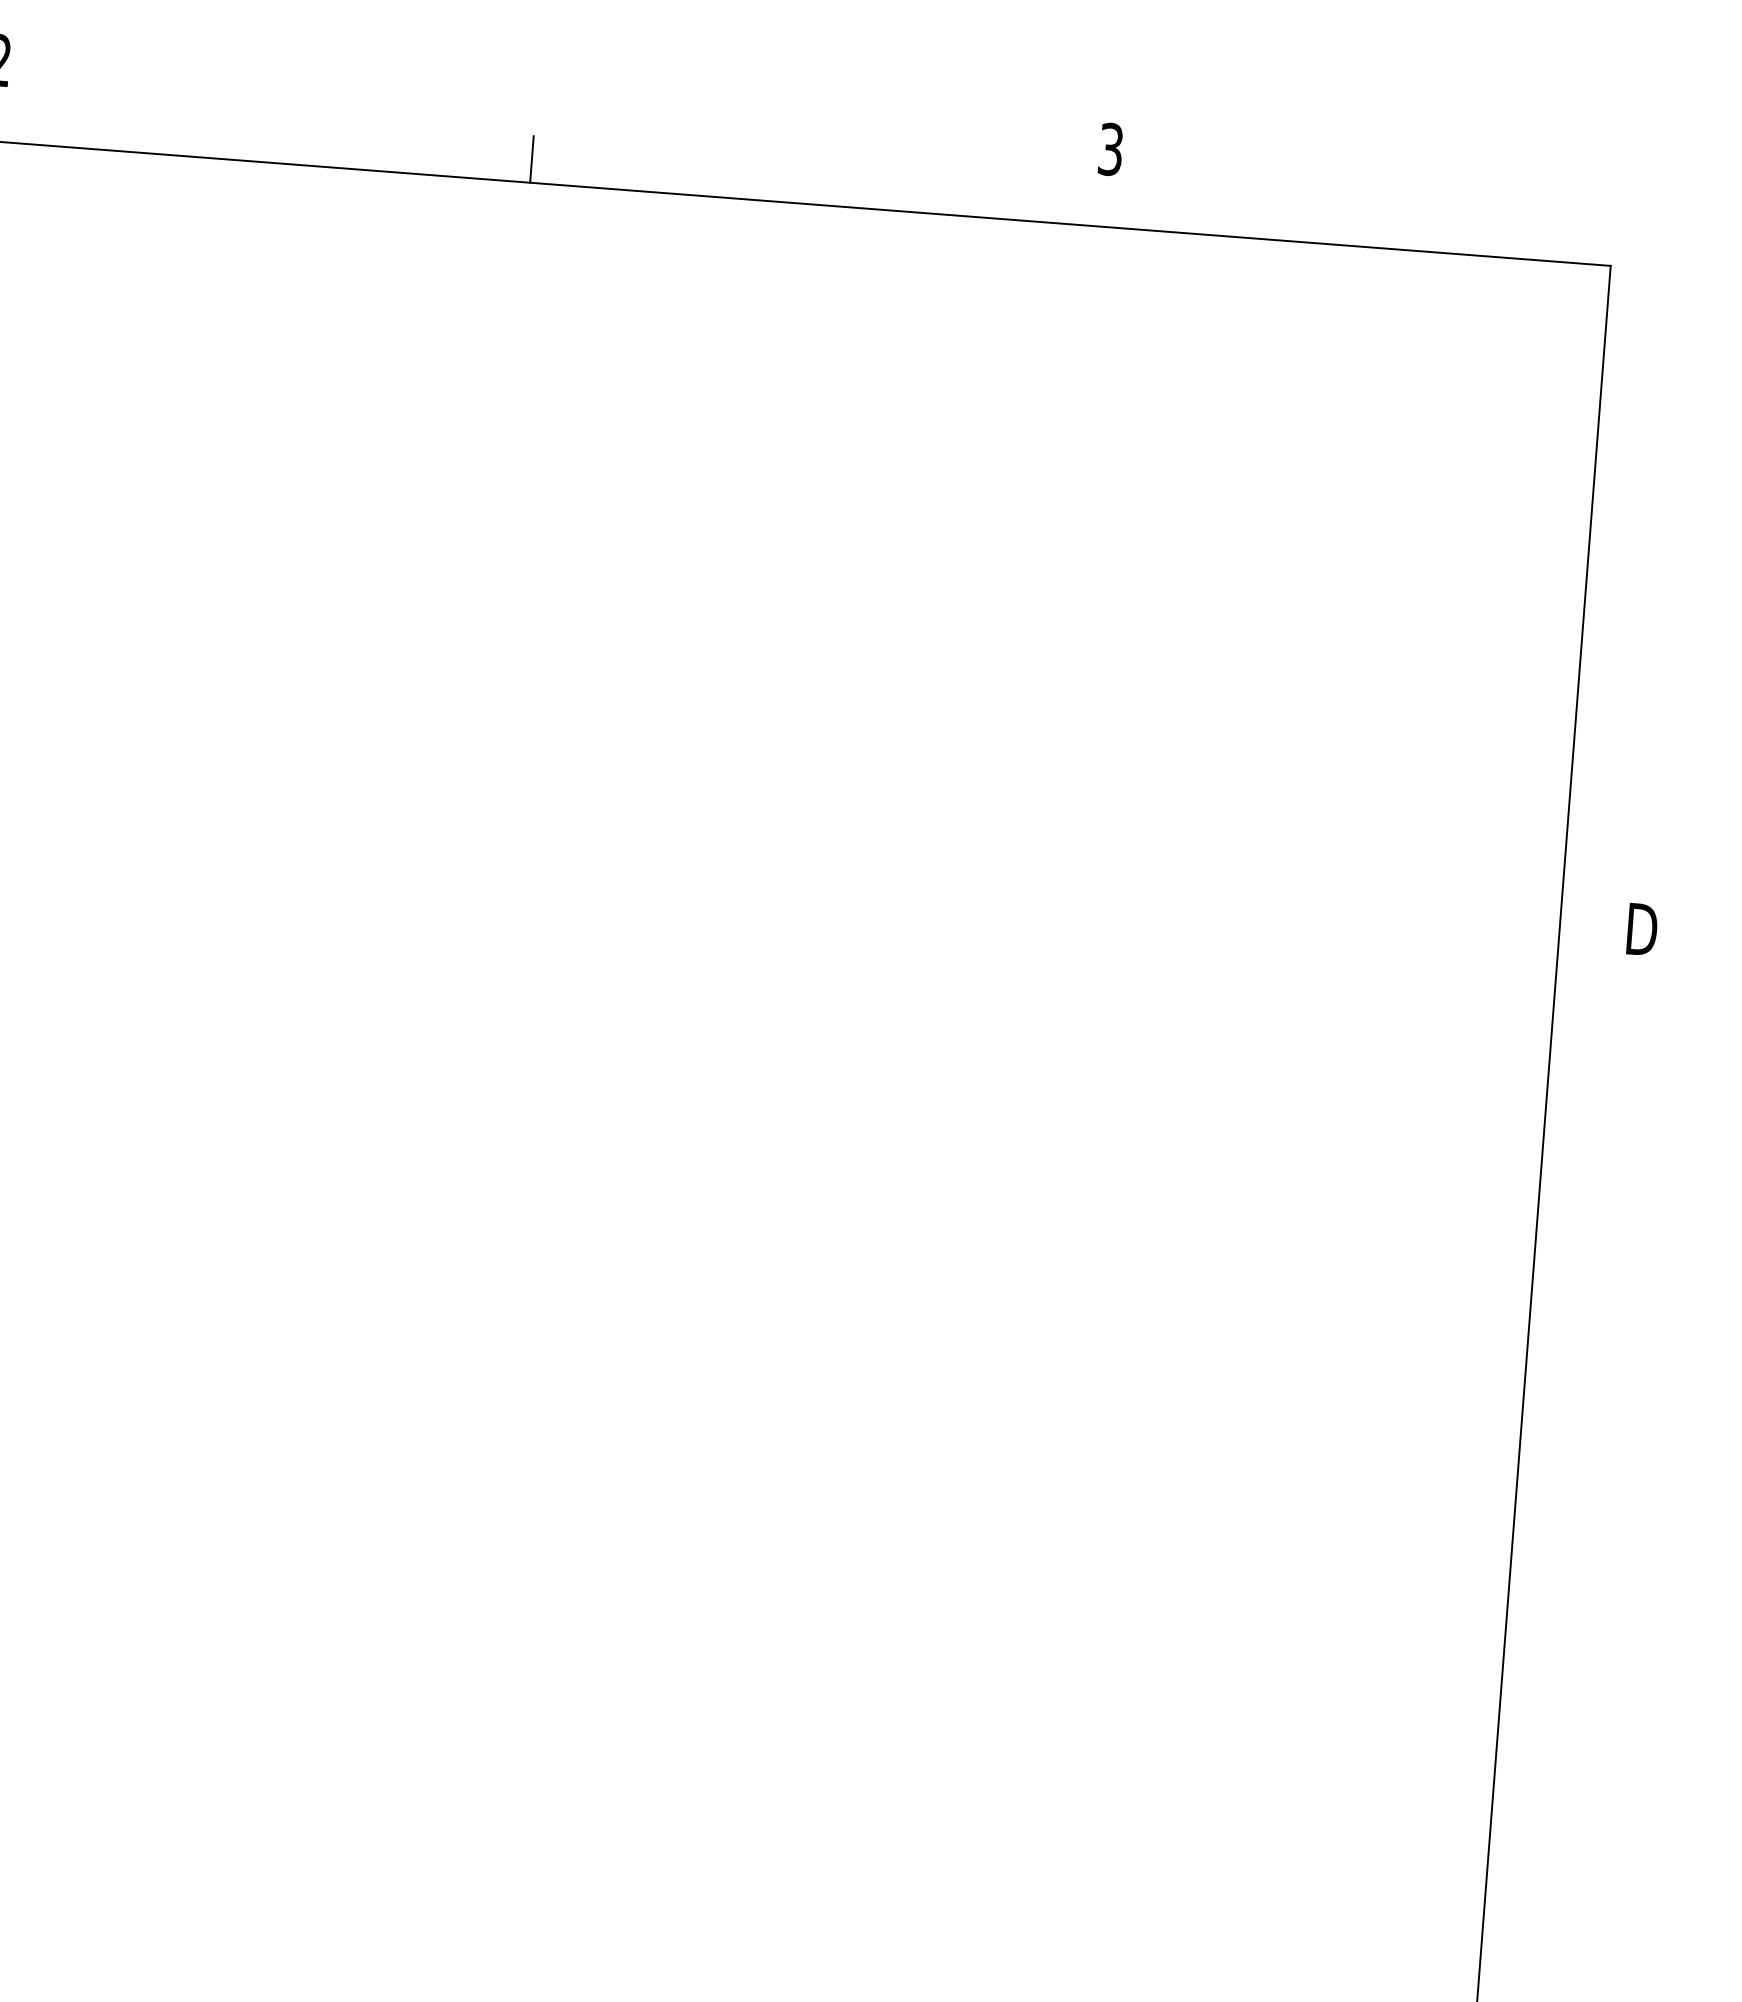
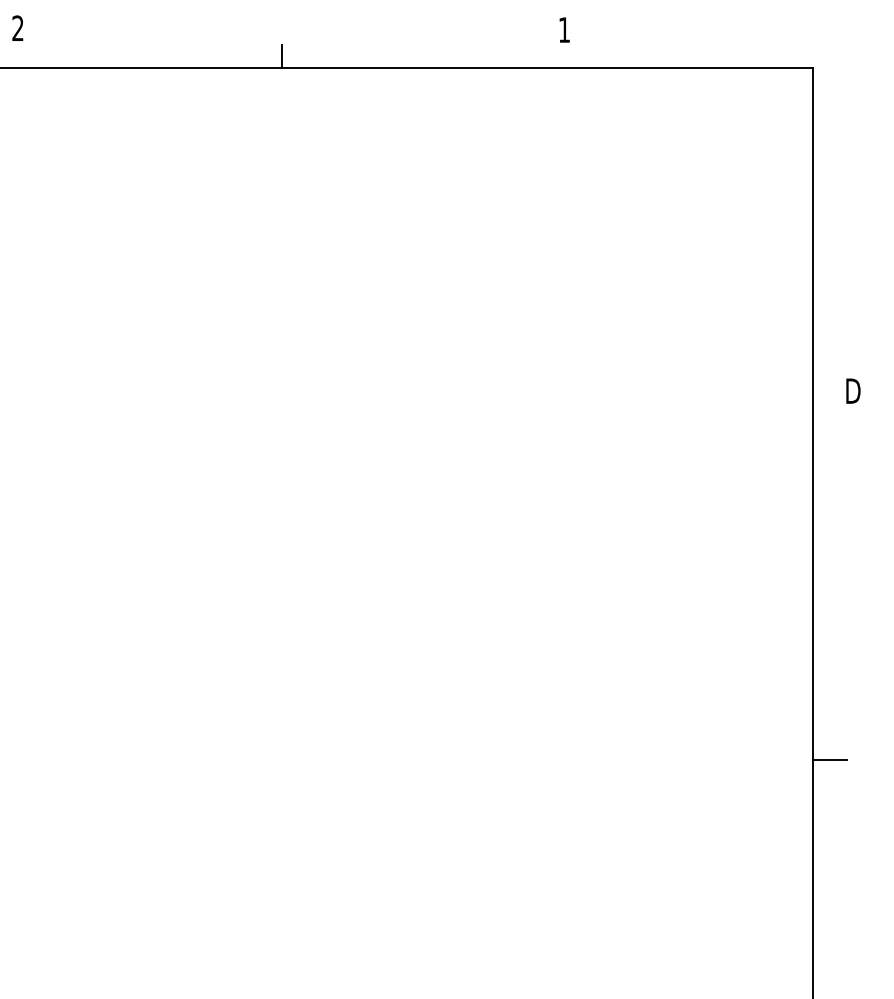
text: (1110, 150) -> (564, 30), 3 -> 1
line: (1535, 1677) -> (829, 760), added

